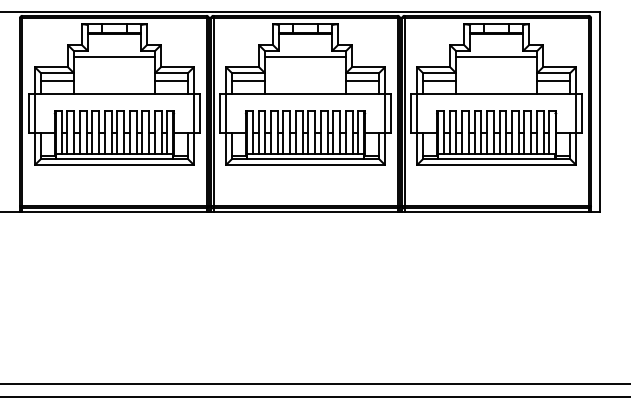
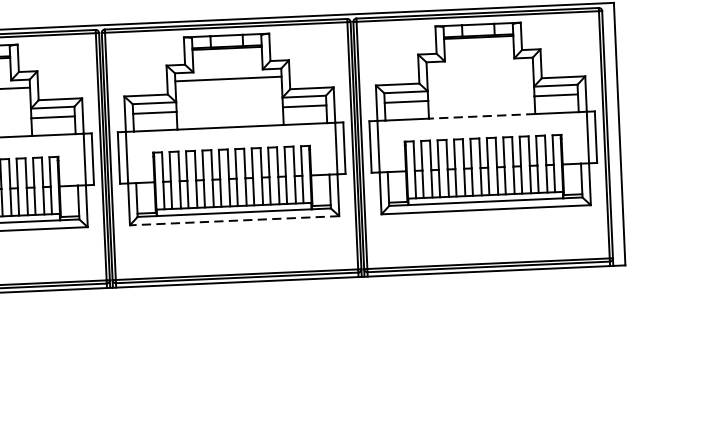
line: (496, 57) -> (479, 68), removed
line: (496, 94) -> (481, 116), solid -> dashed
line: (305, 165) -> (234, 221), solid -> dashed

